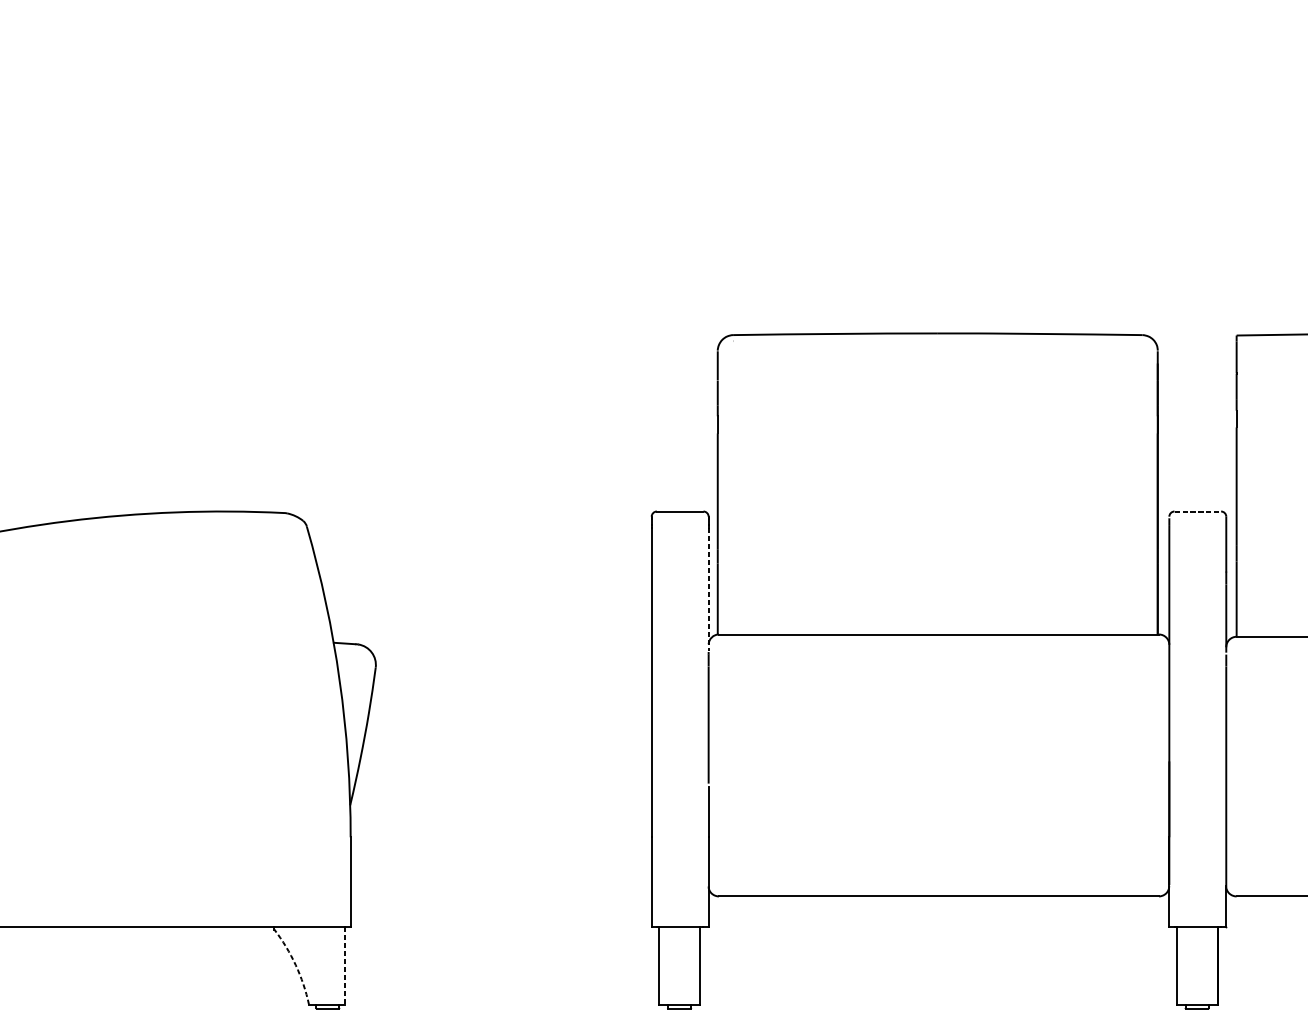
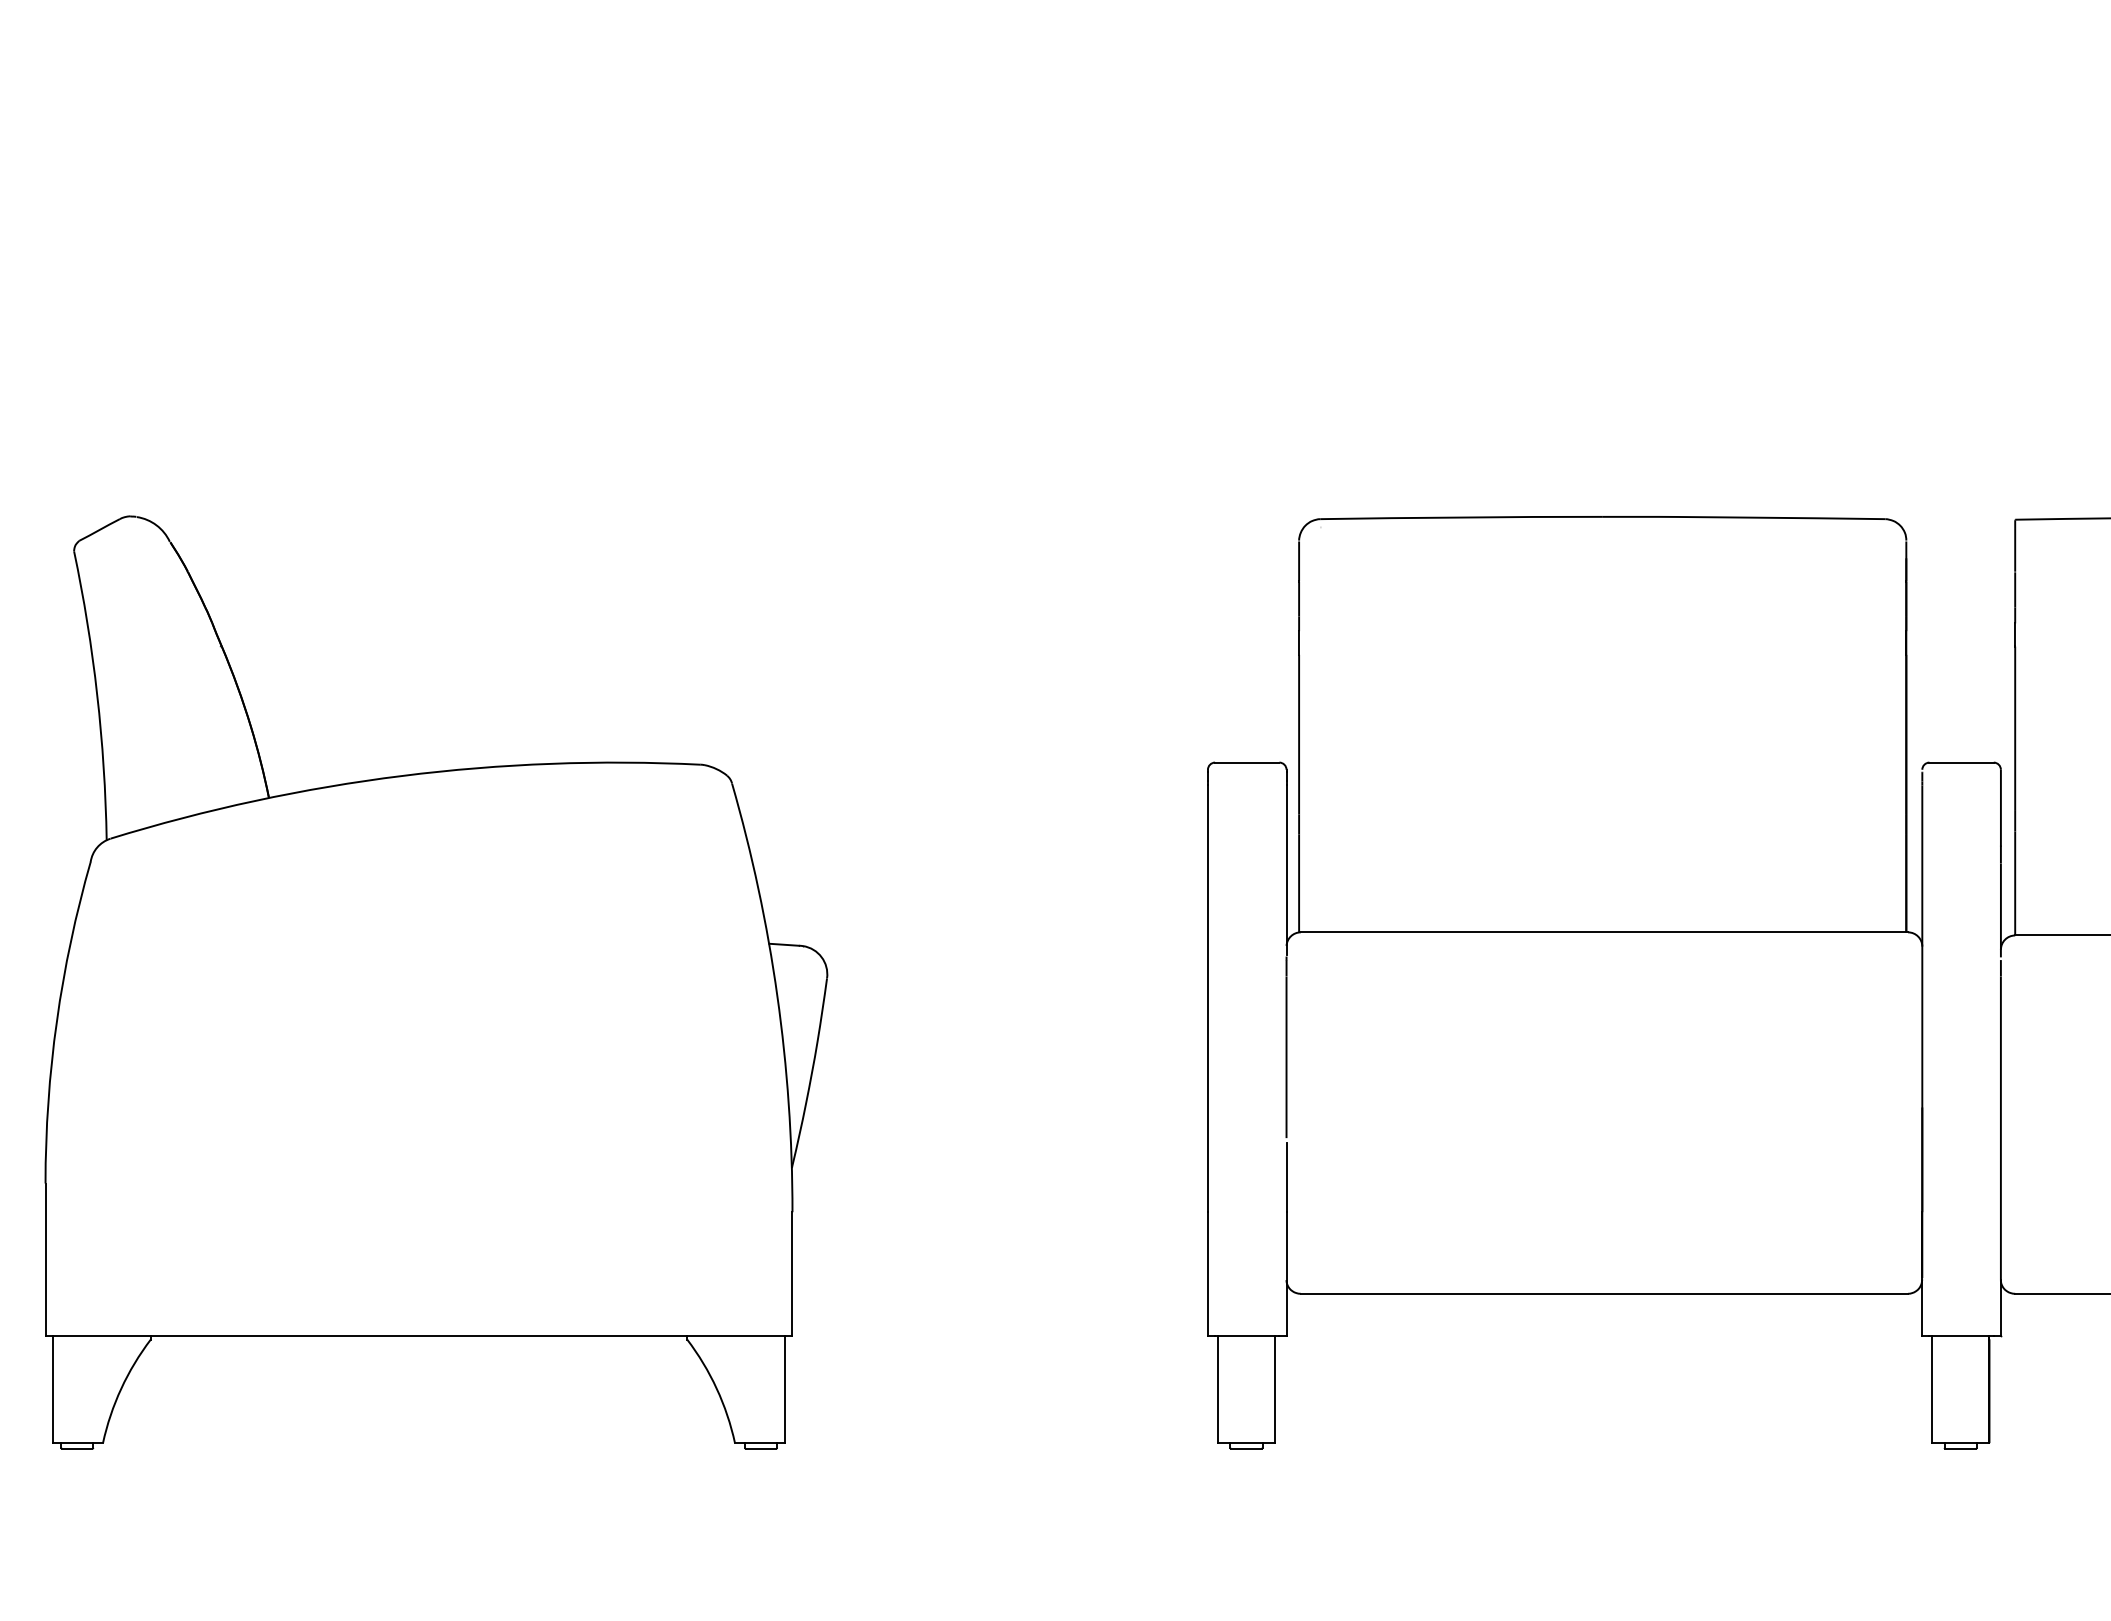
line: (1198, 511) -> (1962, 762), dashed -> solid
line: (708, 589) -> (1286, 870), dashed -> solid
arc: (295, 965) -> (716, 1388), dashed -> solid
line: (345, 965) -> (785, 1389), dashed -> solid

